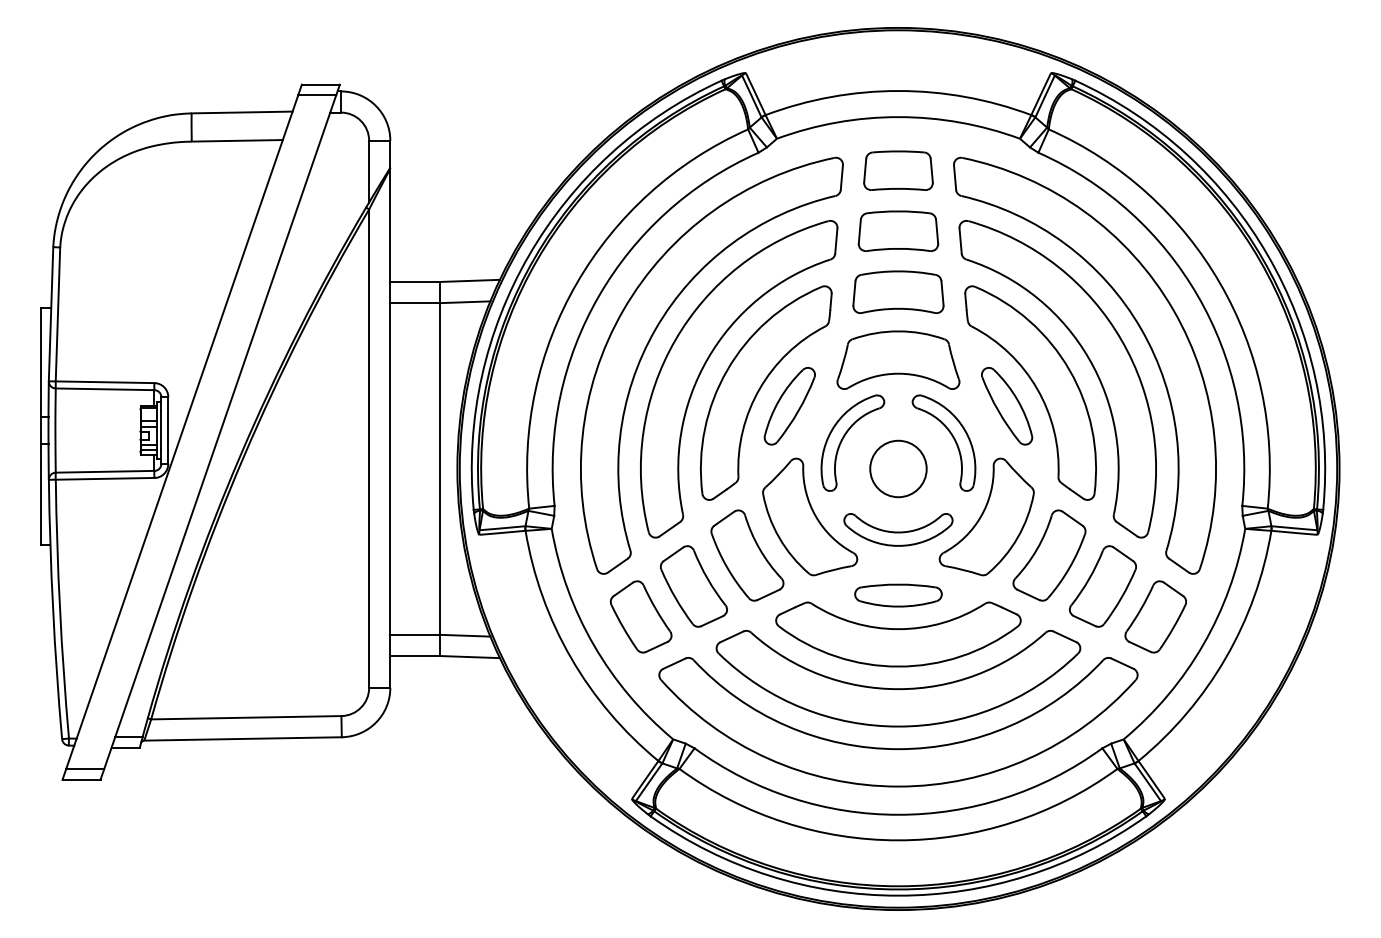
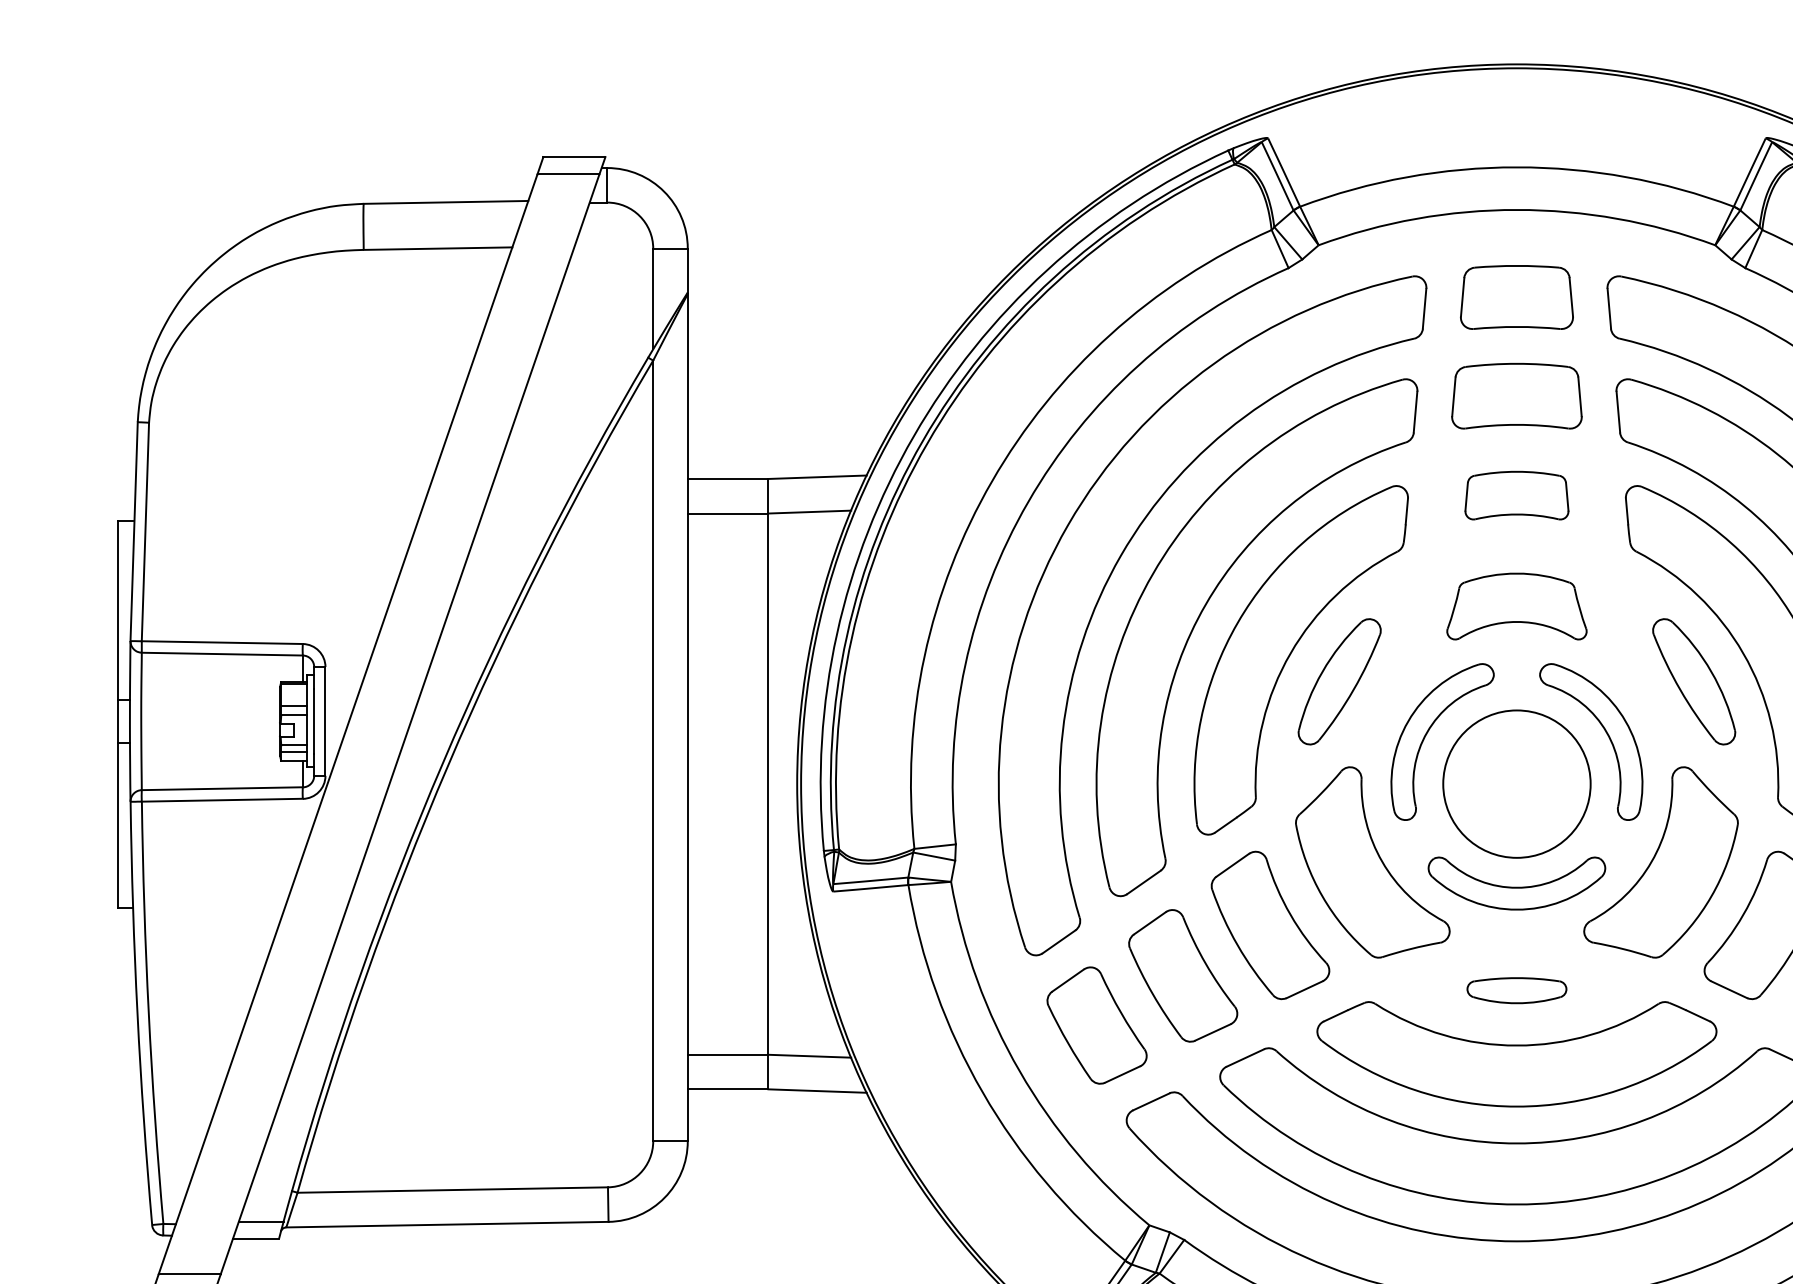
part: (898, 291) -> (1516, 494), size x0.7
part: (898, 359) -> (1516, 605), size x0.7
circle: (898, 468) -> (1516, 783), size x1.6
part: (898, 595) -> (1516, 990), size x0.7

